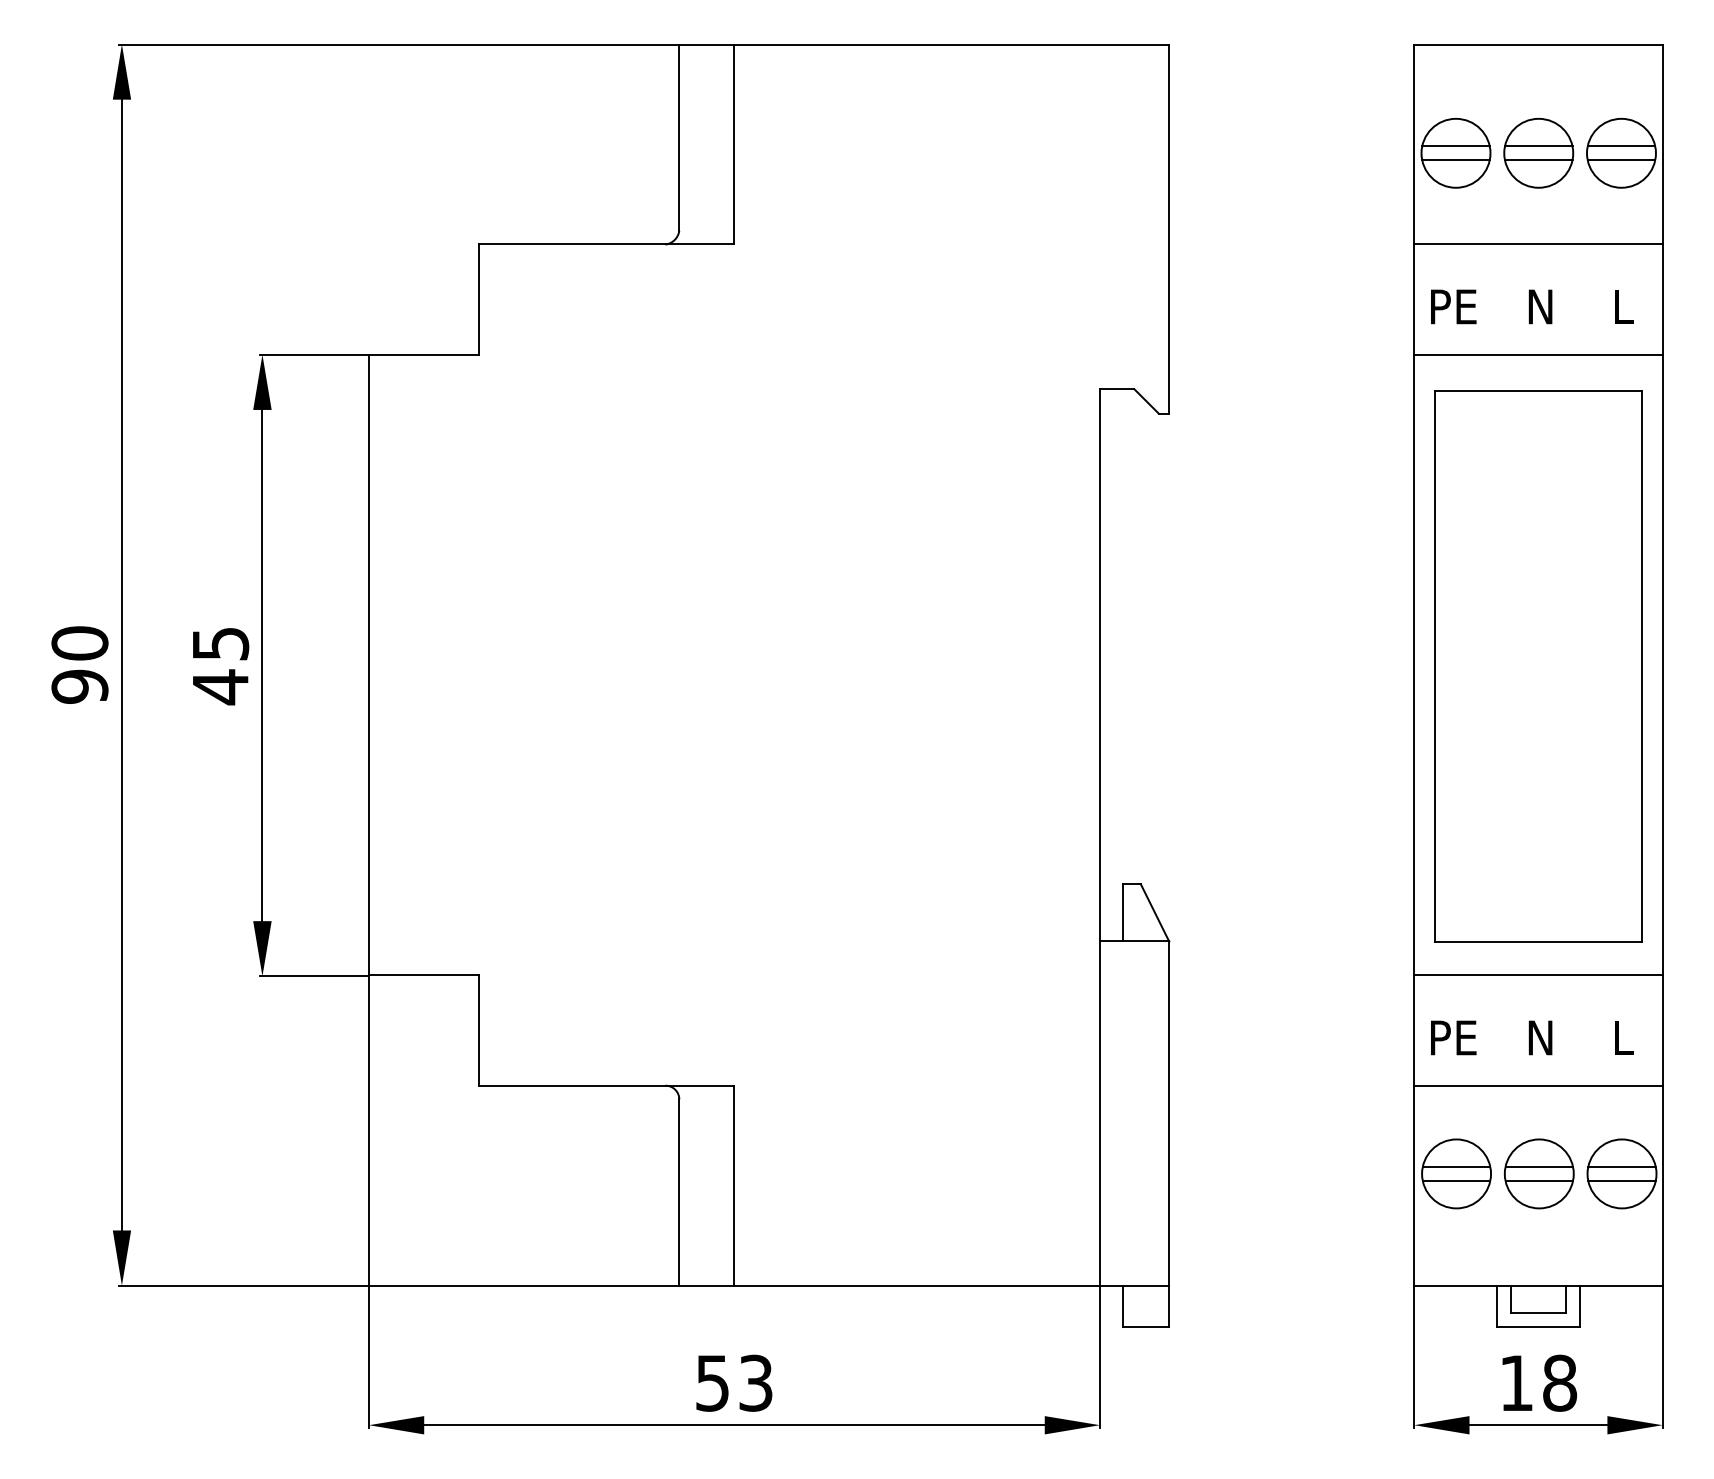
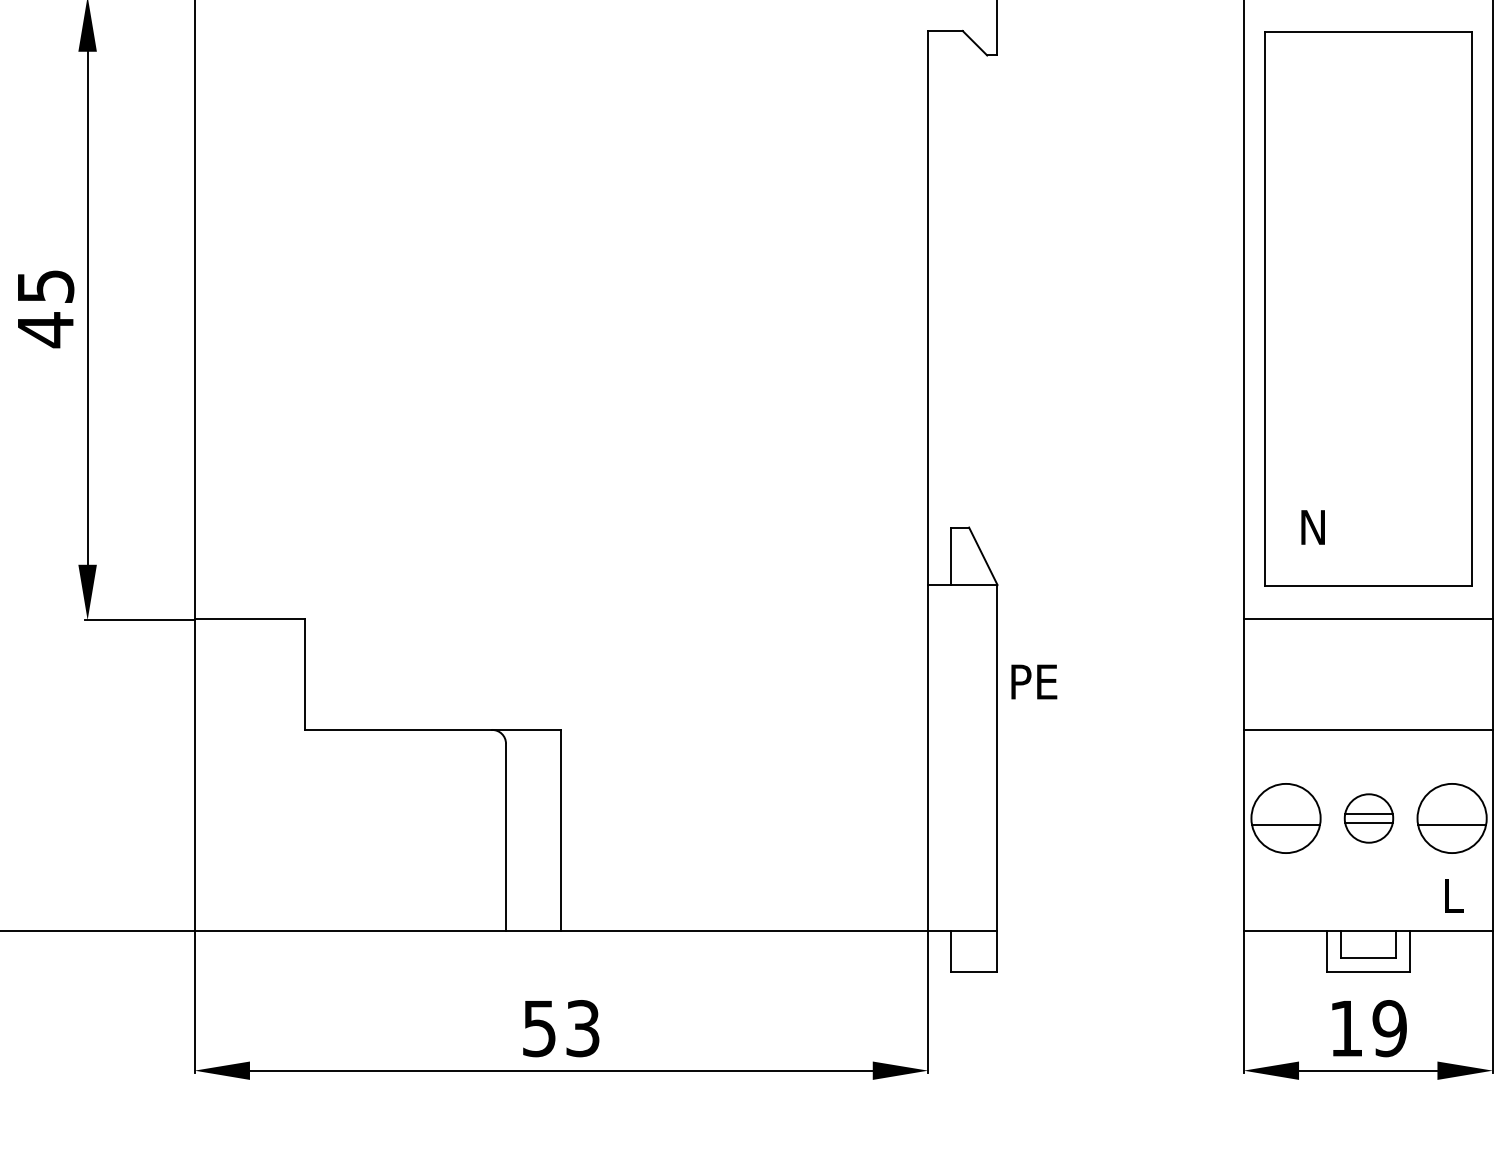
text: (1453, 1037) -> (1034, 681), moved
text: (1540, 1037) -> (1313, 527), moved
text: (1624, 1037) -> (1454, 895), moved
line: (1456, 1167) -> (1285, 812), removed
line: (1621, 1167) -> (1451, 812), removed
part: (1538, 1173) -> (1368, 818), size x0.7
text: (1559, 1382) -> (1389, 1027), 18 -> 19

